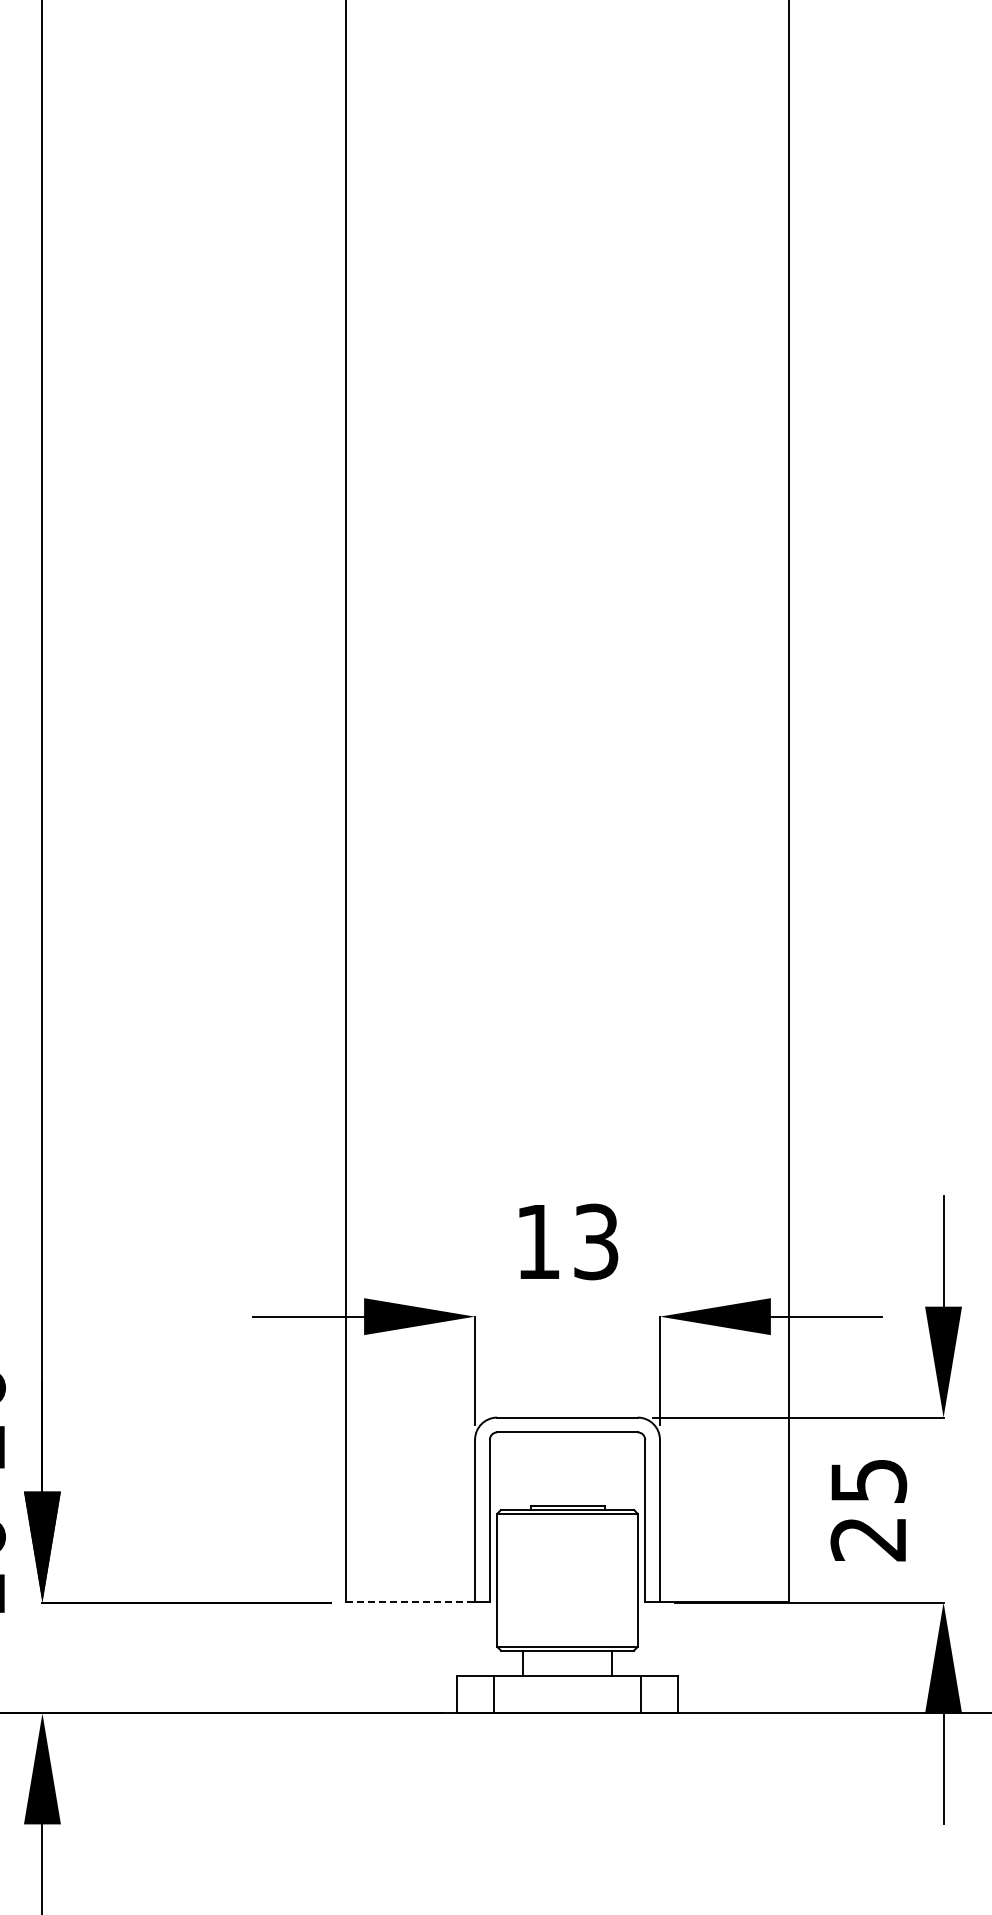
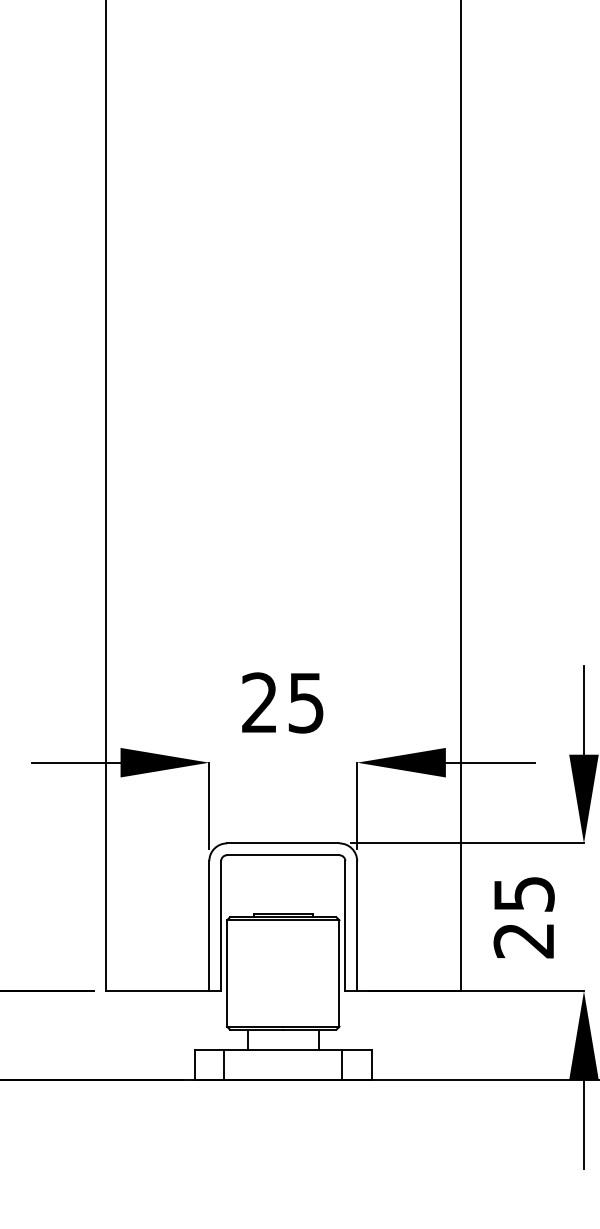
text: (567, 1241) -> (283, 702), 13 -> 25
line: (410, 1602) -> (157, 991), dashed -> solid

